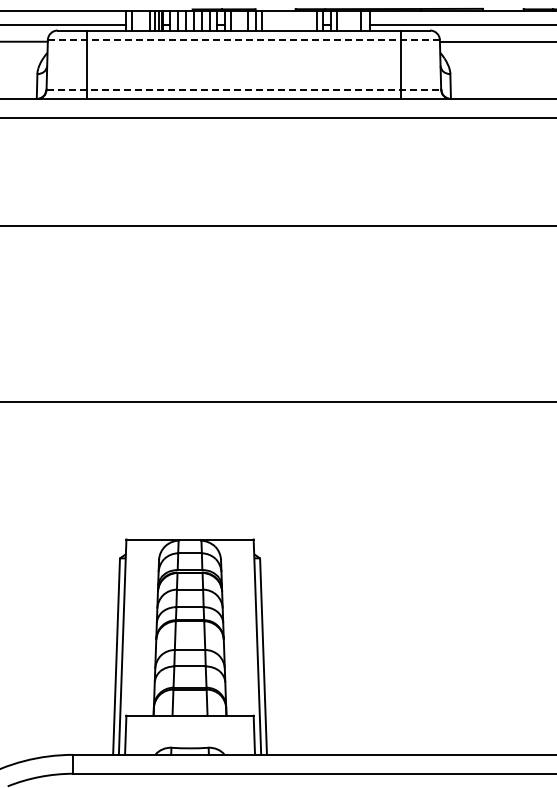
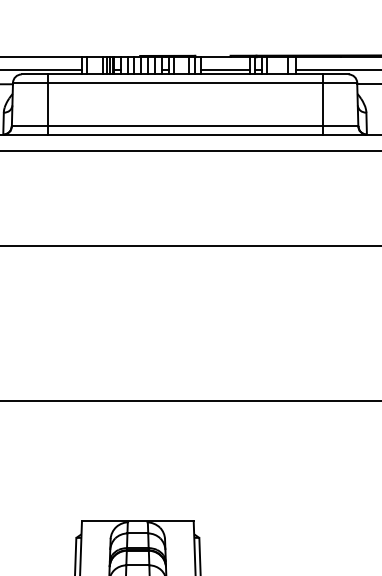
line: (289, 25) -> (225, 70), added
line: (244, 40) -> (185, 83), dashed -> solid
line: (244, 89) -> (185, 126), dashed -> solid

